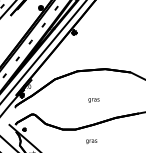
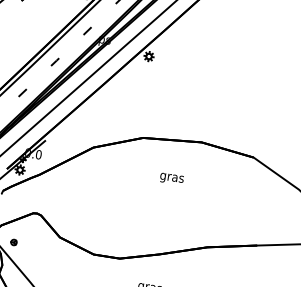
text: (93, 100) -> (170, 178), moved

